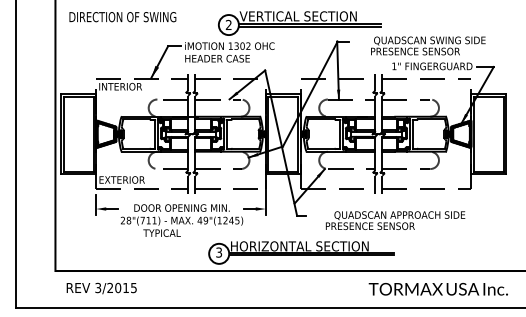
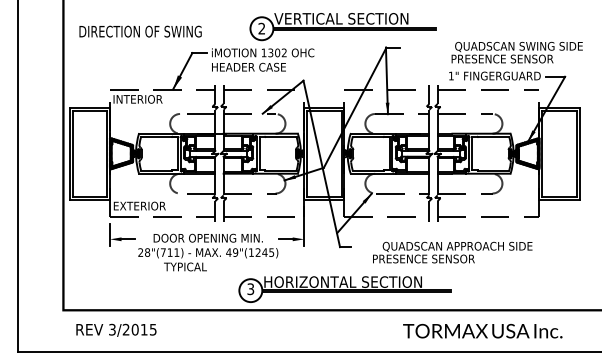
text: (122, 16) -> (140, 31), moved
text: (427, 45) -> (516, 52), moved
text: (438, 288) -> (482, 330), moved

